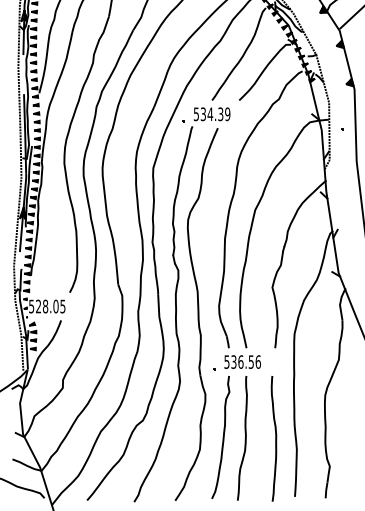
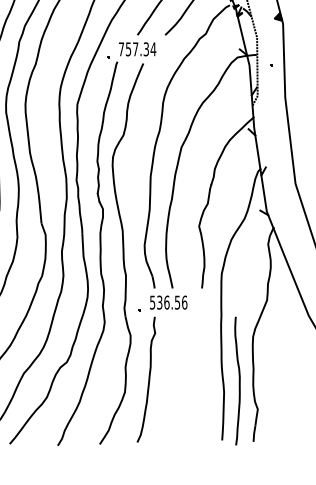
text: (211, 114) -> (136, 49), 534.39 -> 757.34
curve: (244, 438) -> (170, 380), removed
curve: (275, 438) -> (239, 380), moved

